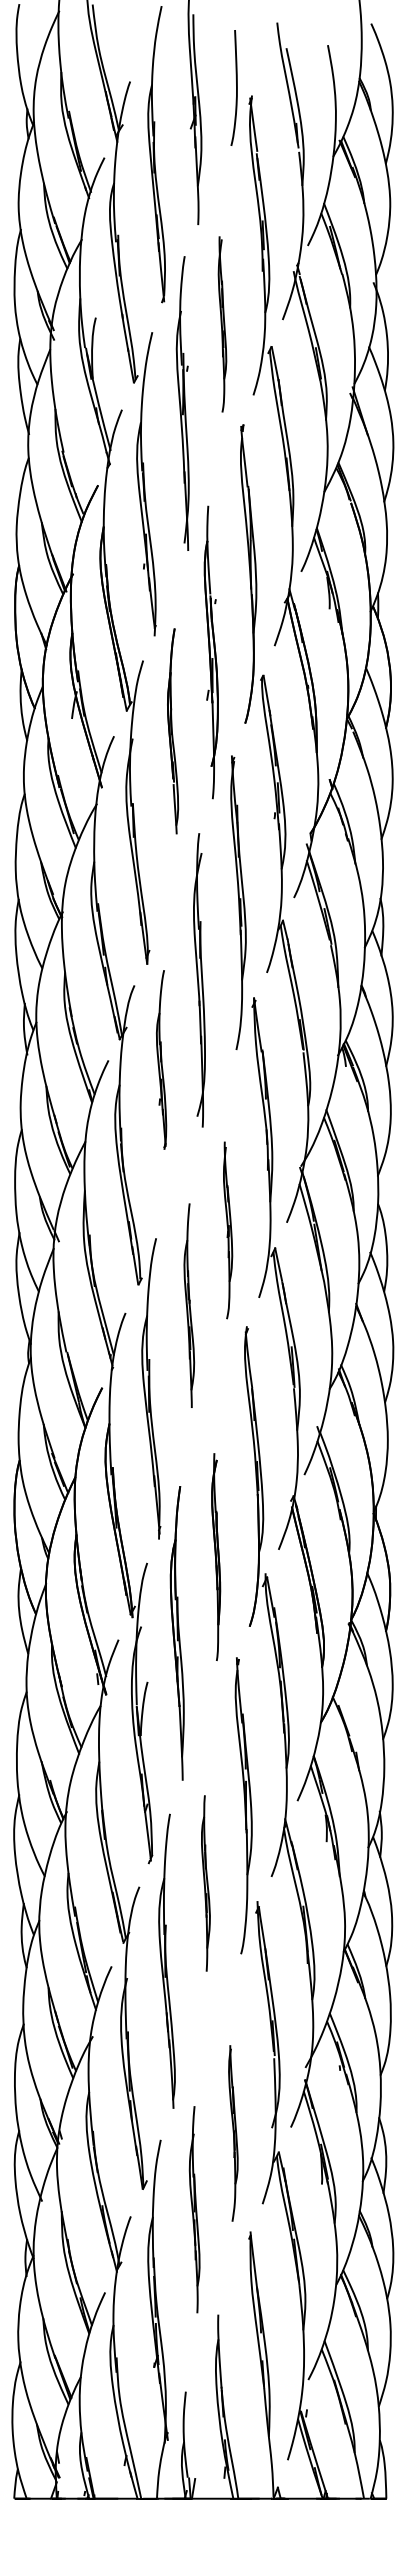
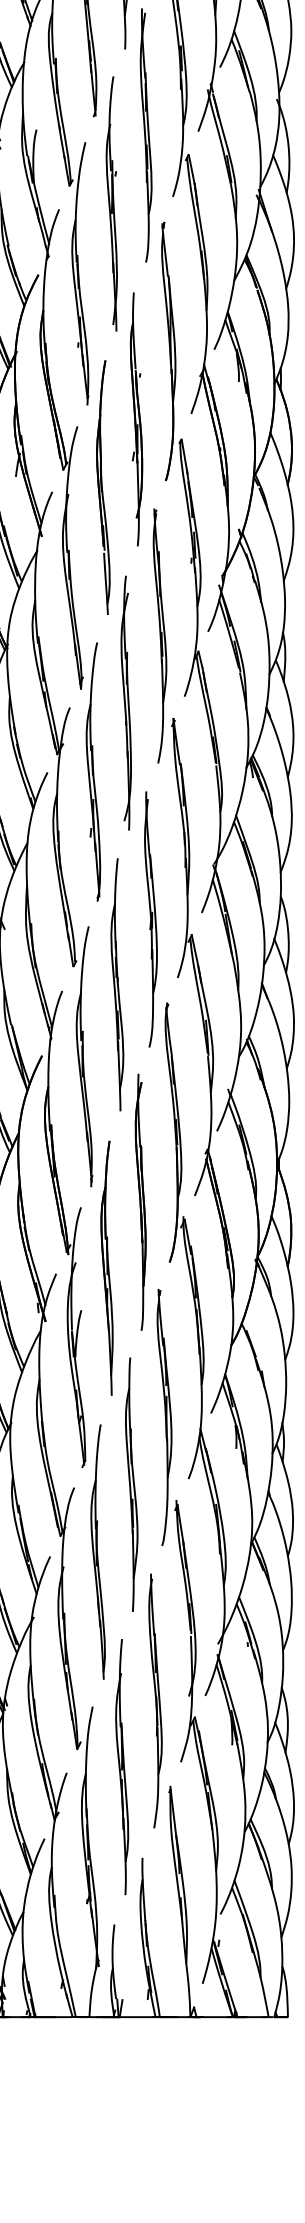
part: (222, 324) -> (146, 135), size x1.67
part: (172, 731) -> (102, 487), size x1.43
part: (161, 1059) -> (93, 771), size x1.67
part: (227, 1230) -> (150, 919), size x1.67
part: (189, 1305) -> (117, 984), size x1.43
part: (215, 1556) -> (140, 1201), size x1.43
part: (205, 1883) -> (131, 1484), size x1.67
part: (233, 2133) -> (155, 1701), size x1.67
part: (194, 2209) -> (121, 1766), size x1.43

